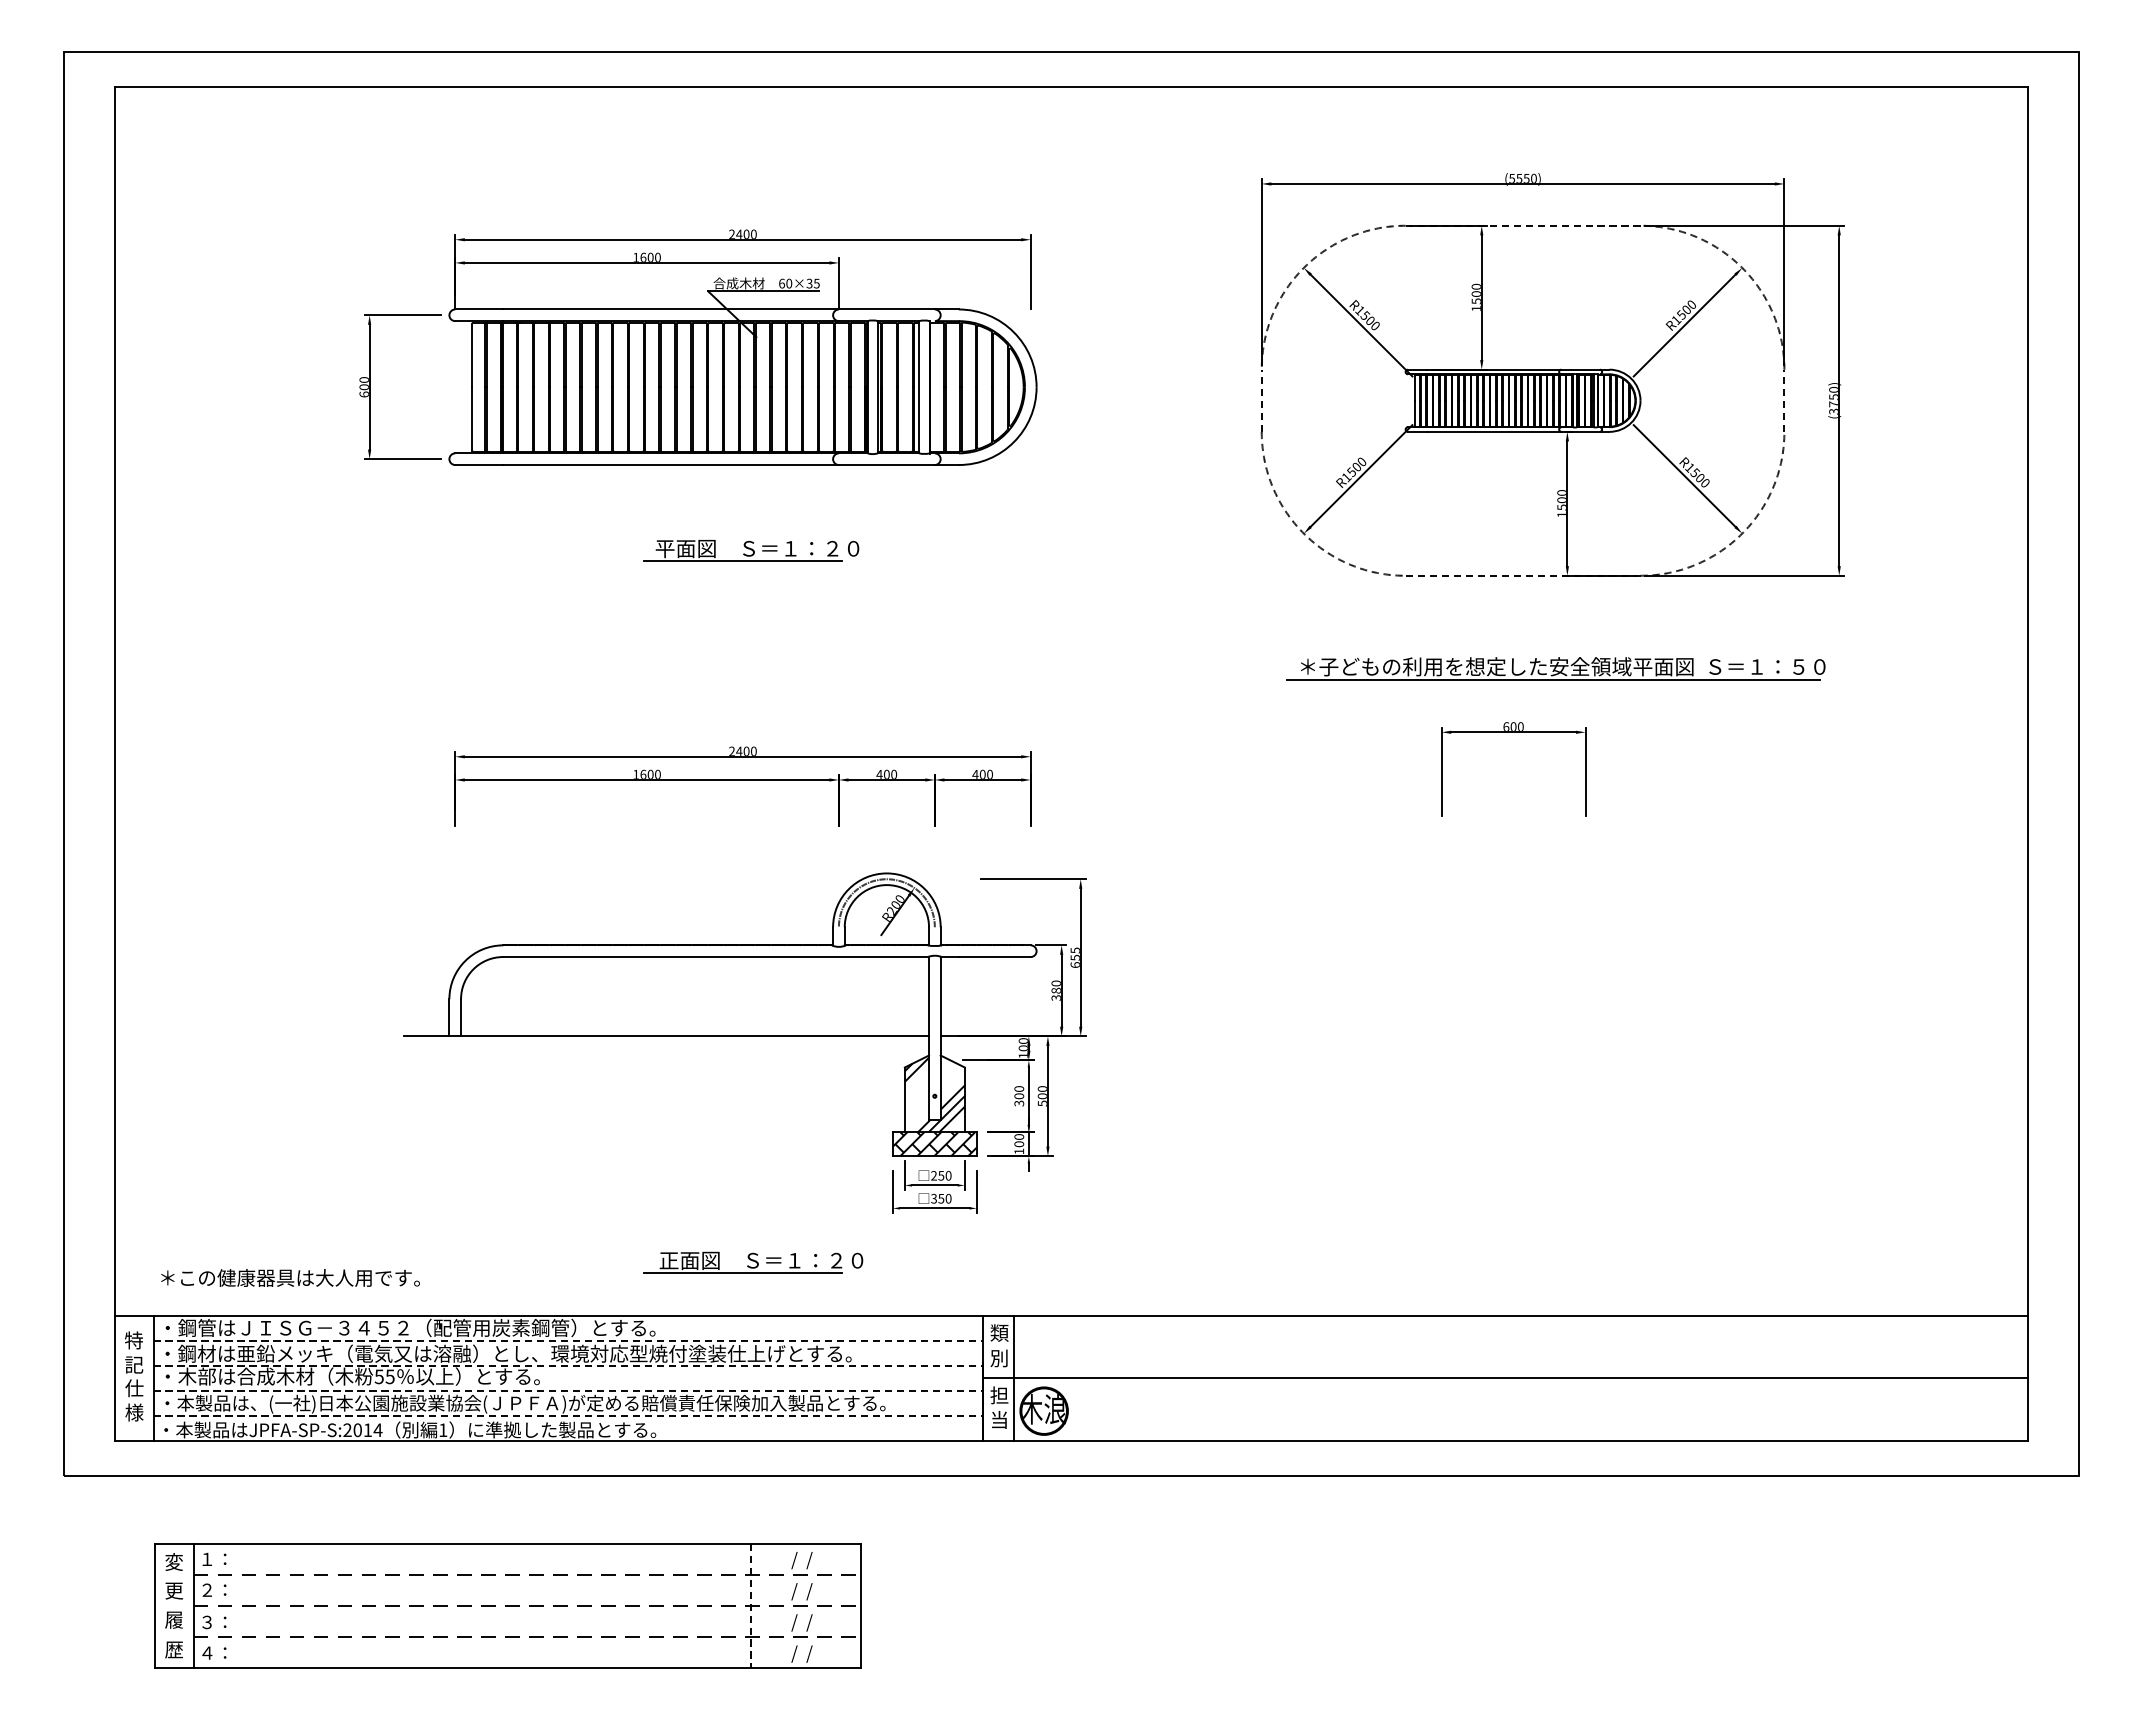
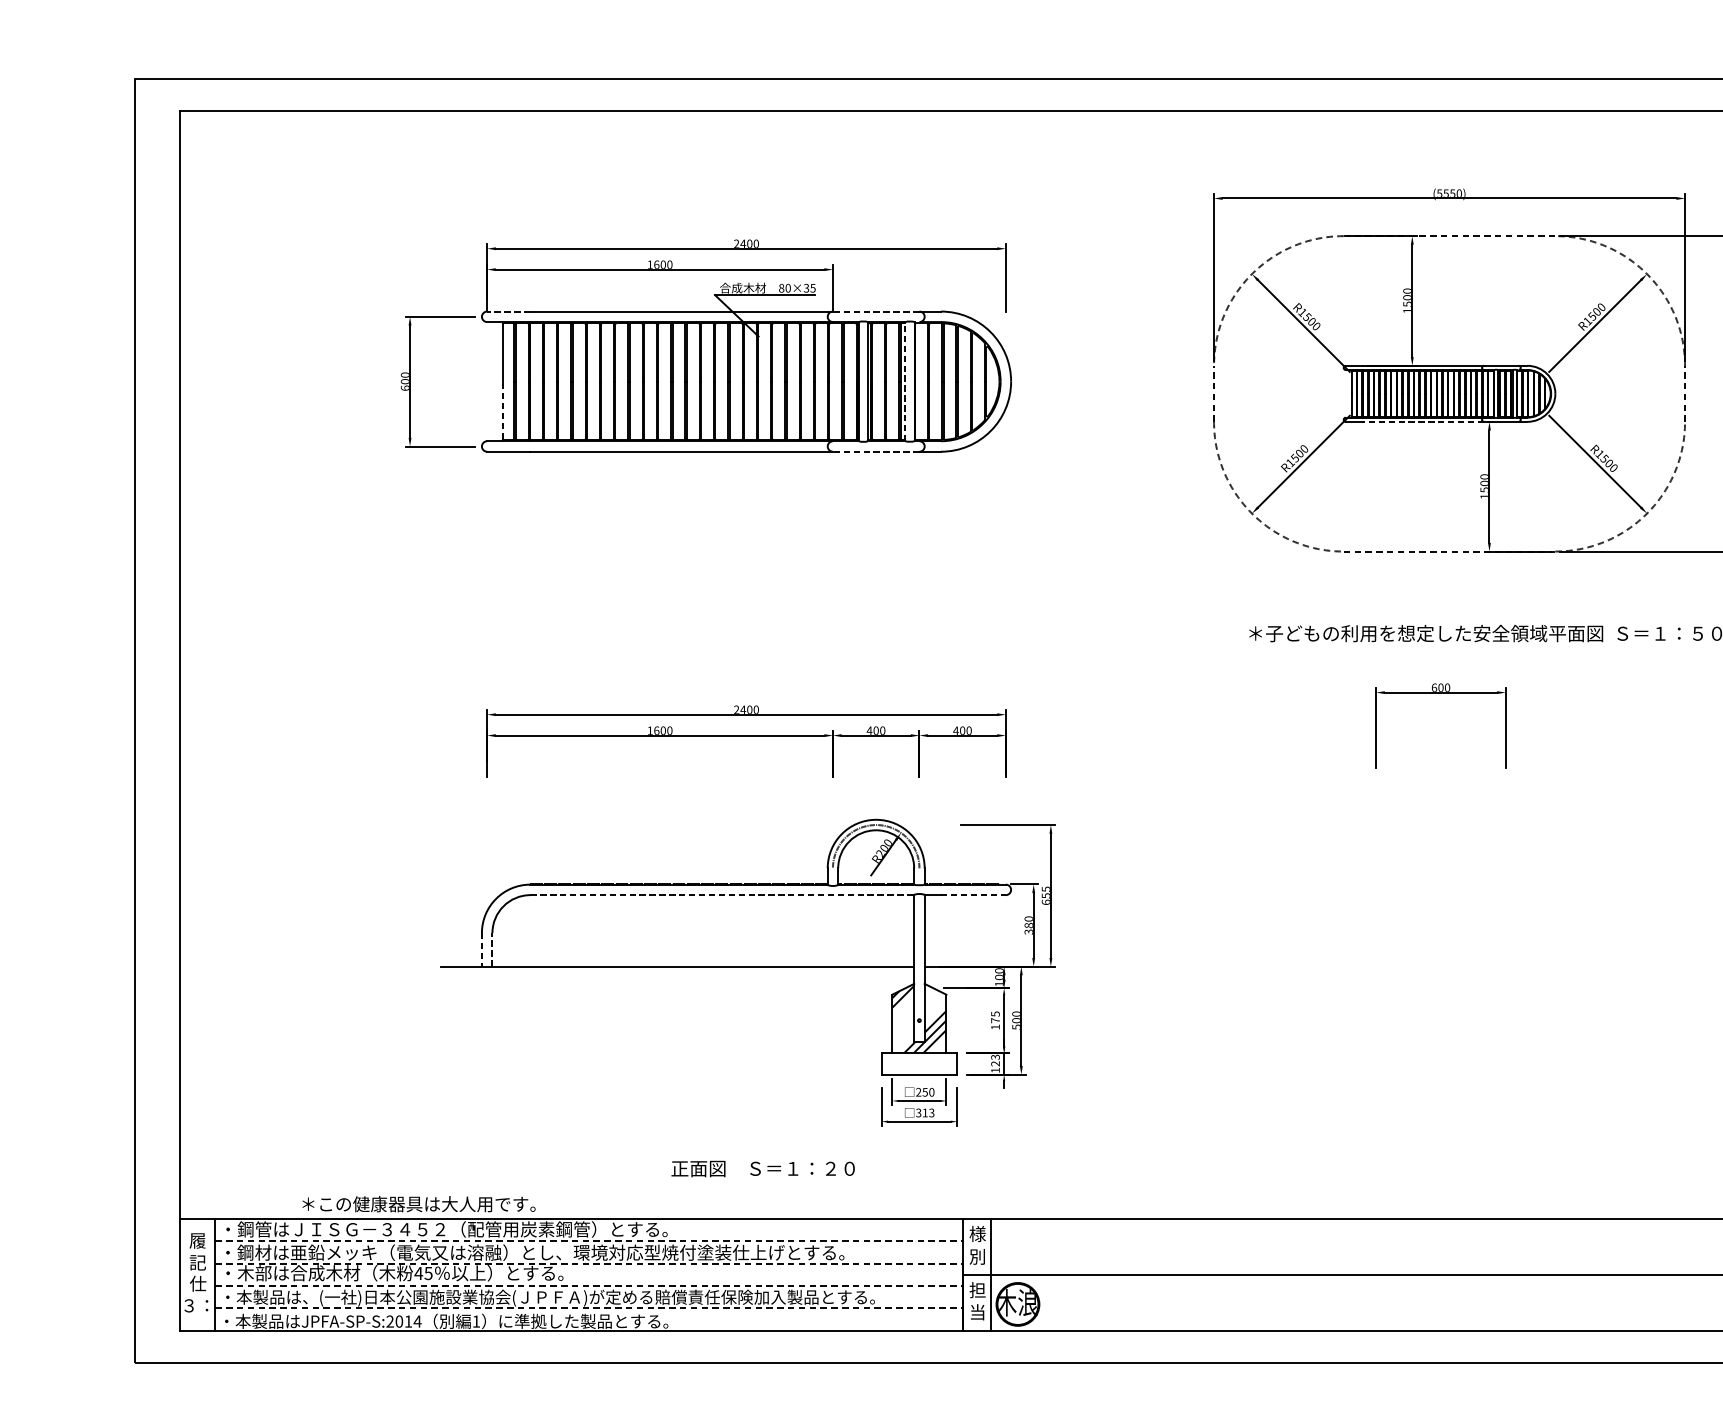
text: (781, 283) -> (781, 288), 60×35 -> 80×35
line: (479, 309) -> (509, 311), solid -> dashed
line: (886, 309) -> (875, 311), solid -> dashed
line: (919, 386) -> (905, 380), solid -> dashed
line: (472, 419) -> (502, 410), solid -> dashed
line: (1493, 431) -> (1422, 421), solid -> dashed
line: (886, 465) -> (875, 452), solid -> dashed
part: (751, 550) -> (754, 528), removed
line: (1553, 679) -> (1476, 645), removed
line: (716, 957) -> (722, 895), solid -> dashed
line: (994, 957) -> (973, 895), solid -> dashed
line: (449, 1017) -> (482, 949), solid -> dashed
line: (461, 1017) -> (492, 949), solid -> dashed
text: (1019, 1096) -> (995, 1020), 300 -> 175
text: (1019, 1140) -> (995, 1060), 100 -> 123
hatch: (934, 1144) -> (919, 1064), removed
text: (944, 1198) -> (928, 1112), 350 -> 313
line: (742, 1272) -> (746, 1179), removed
text: (290, 1277) -> (418, 1203), moved
text: (999, 1332) -> (977, 1233), 類 -> 様
text: (133, 1340) -> (197, 1240), 特 -> 履
text: (379, 1376) -> (418, 1273), 55 -> 45
text: (132, 1412) -> (196, 1305), 様 -> ３：

